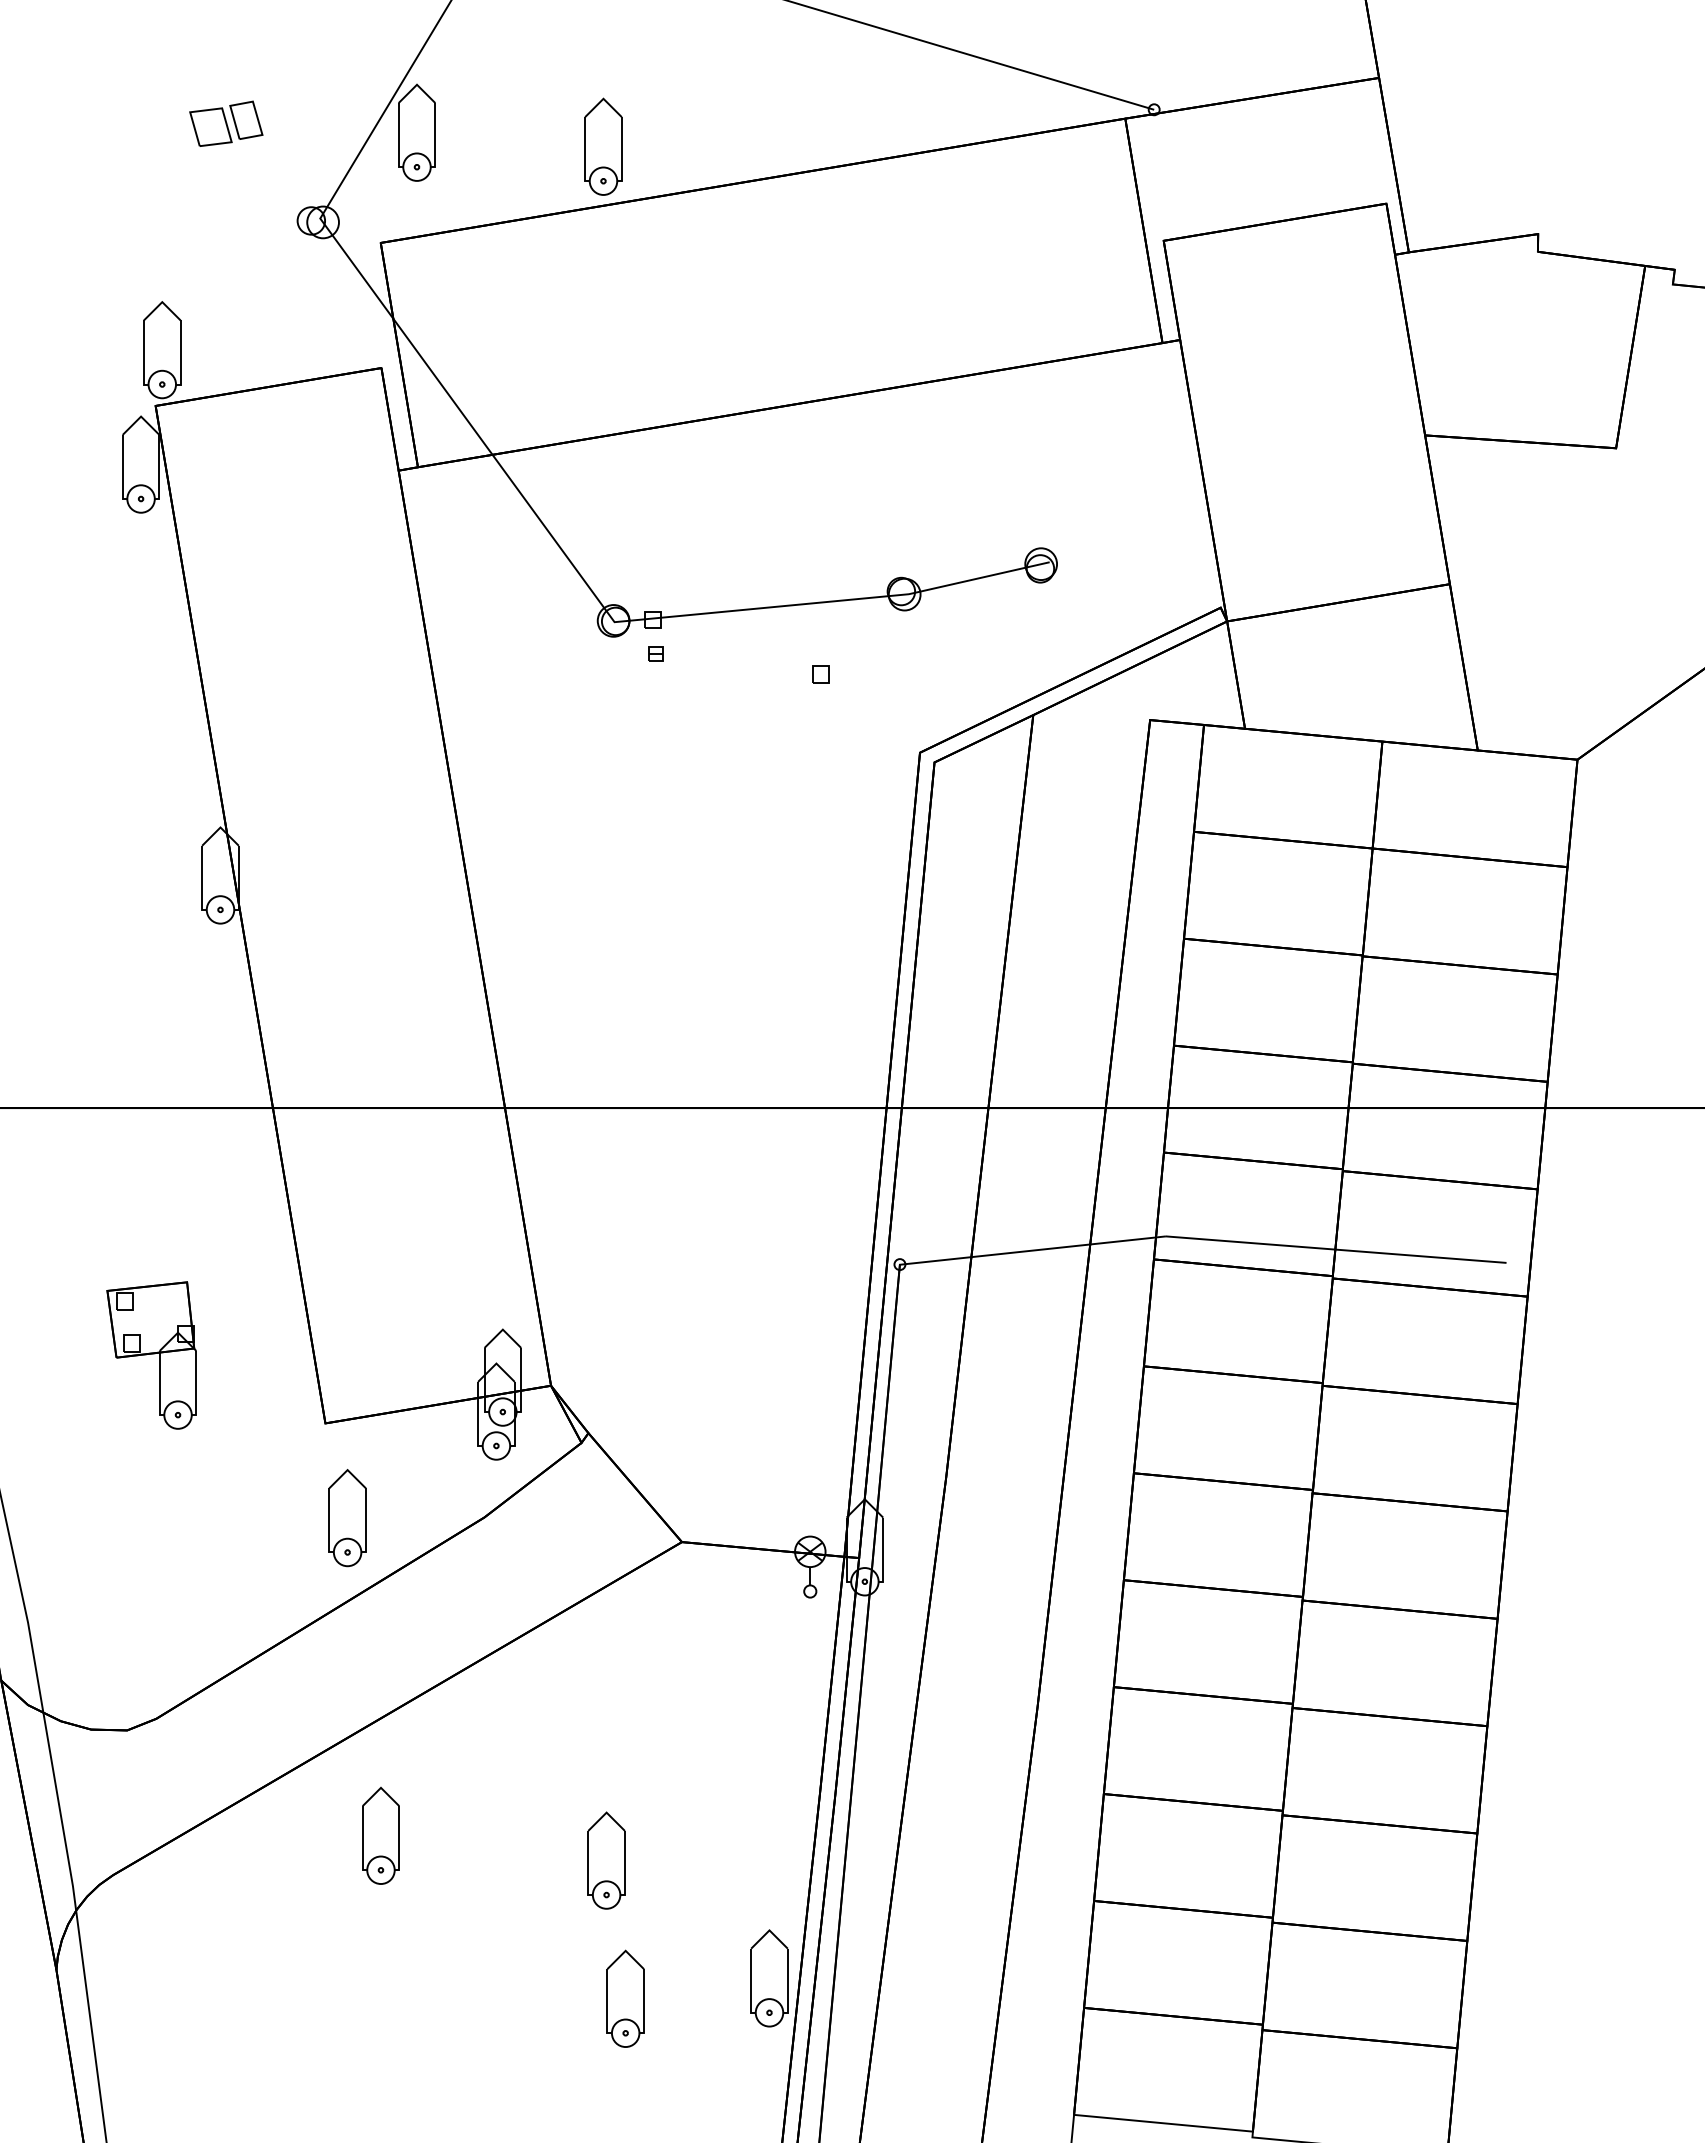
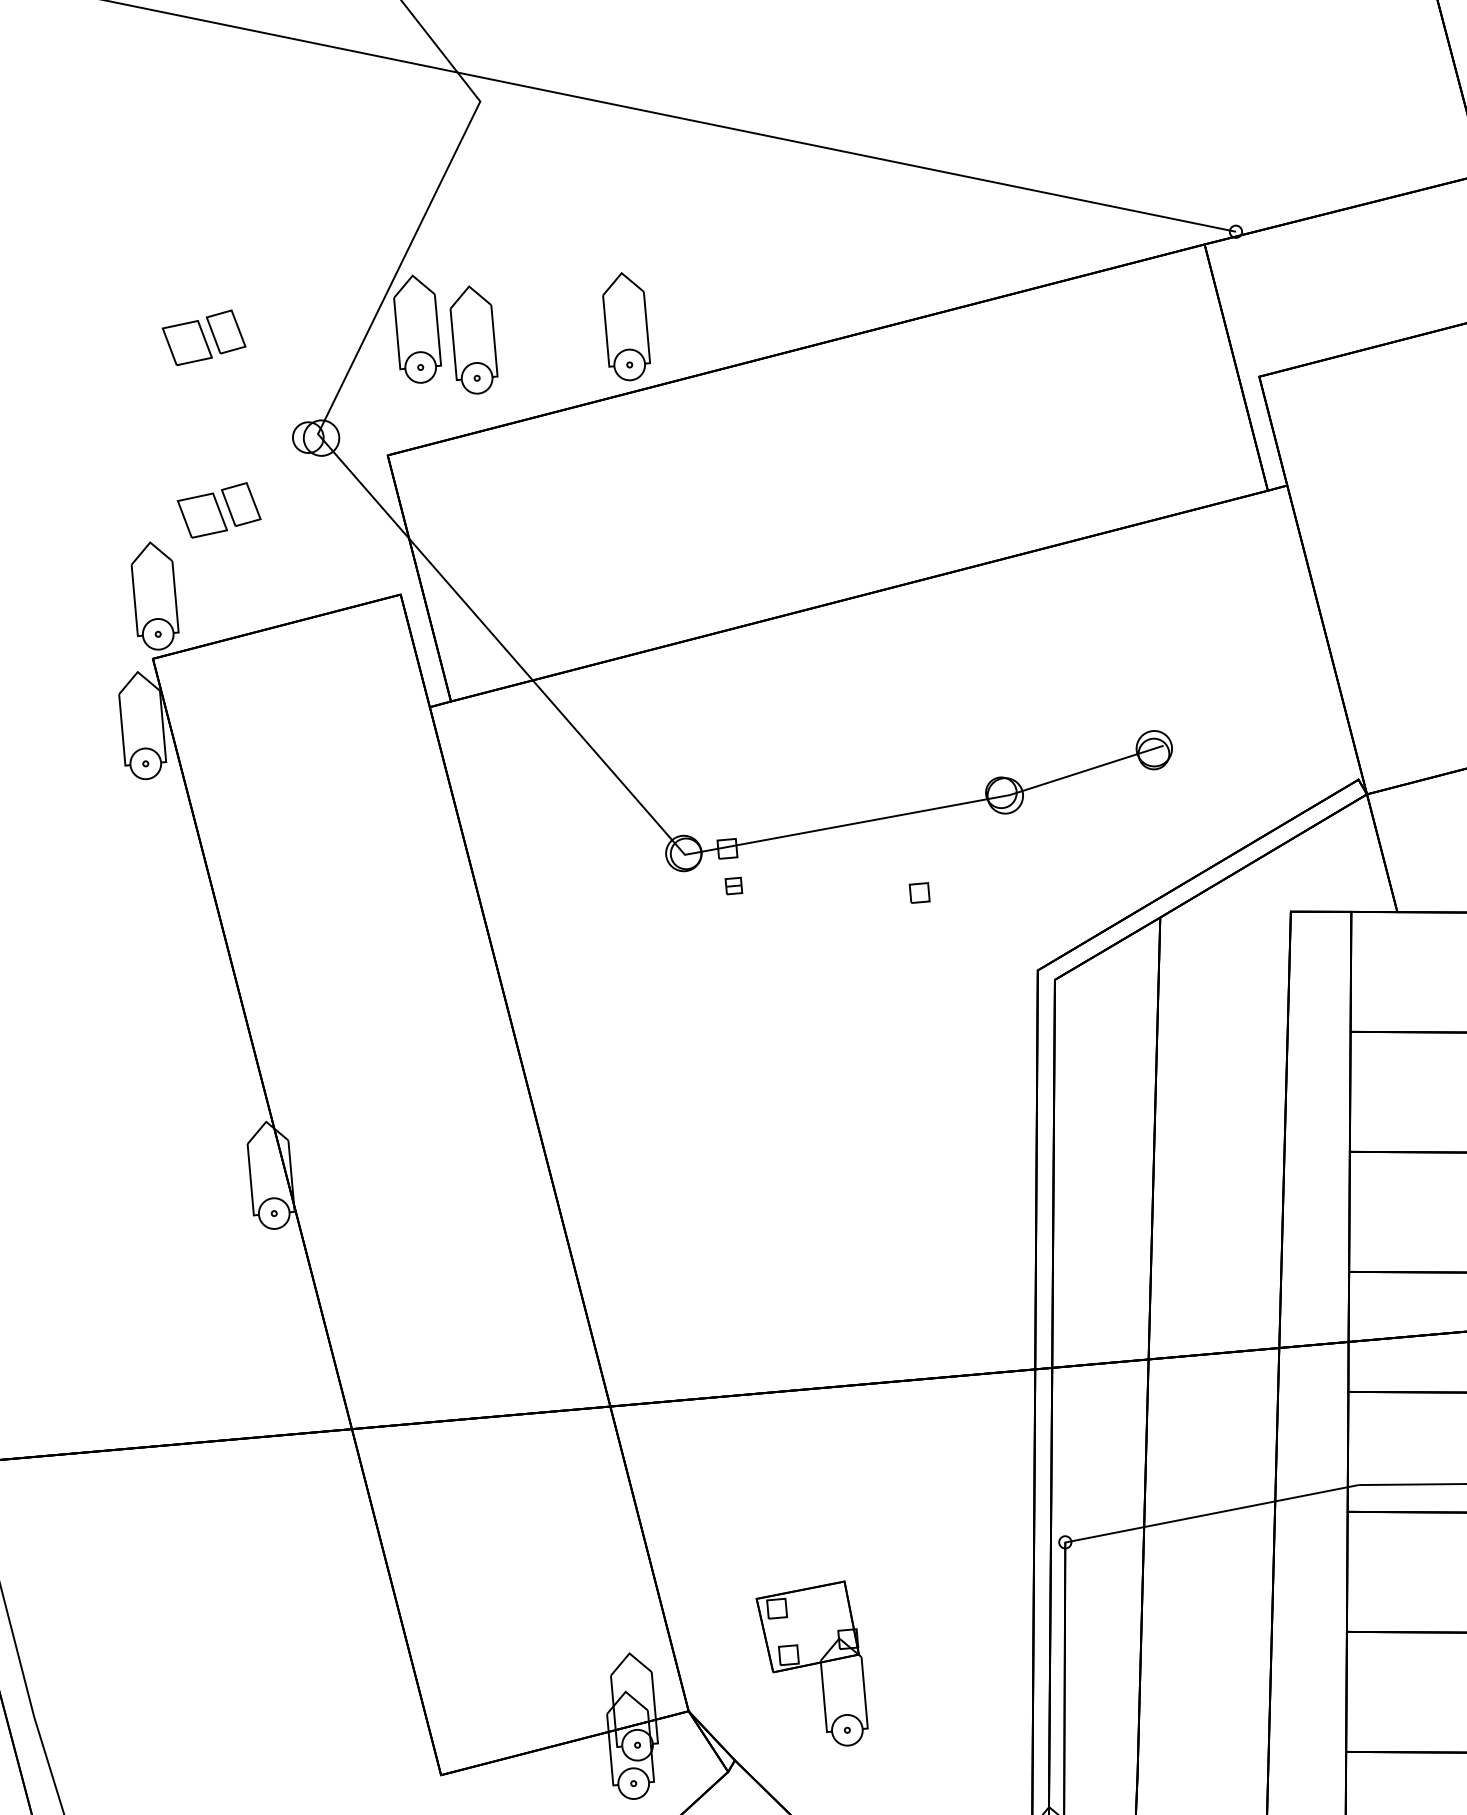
part: (466, 146) -> (473, 339), added
part: (226, 278) -> (219, 509), added
part: (151, 1355) -> (812, 1666), moved

